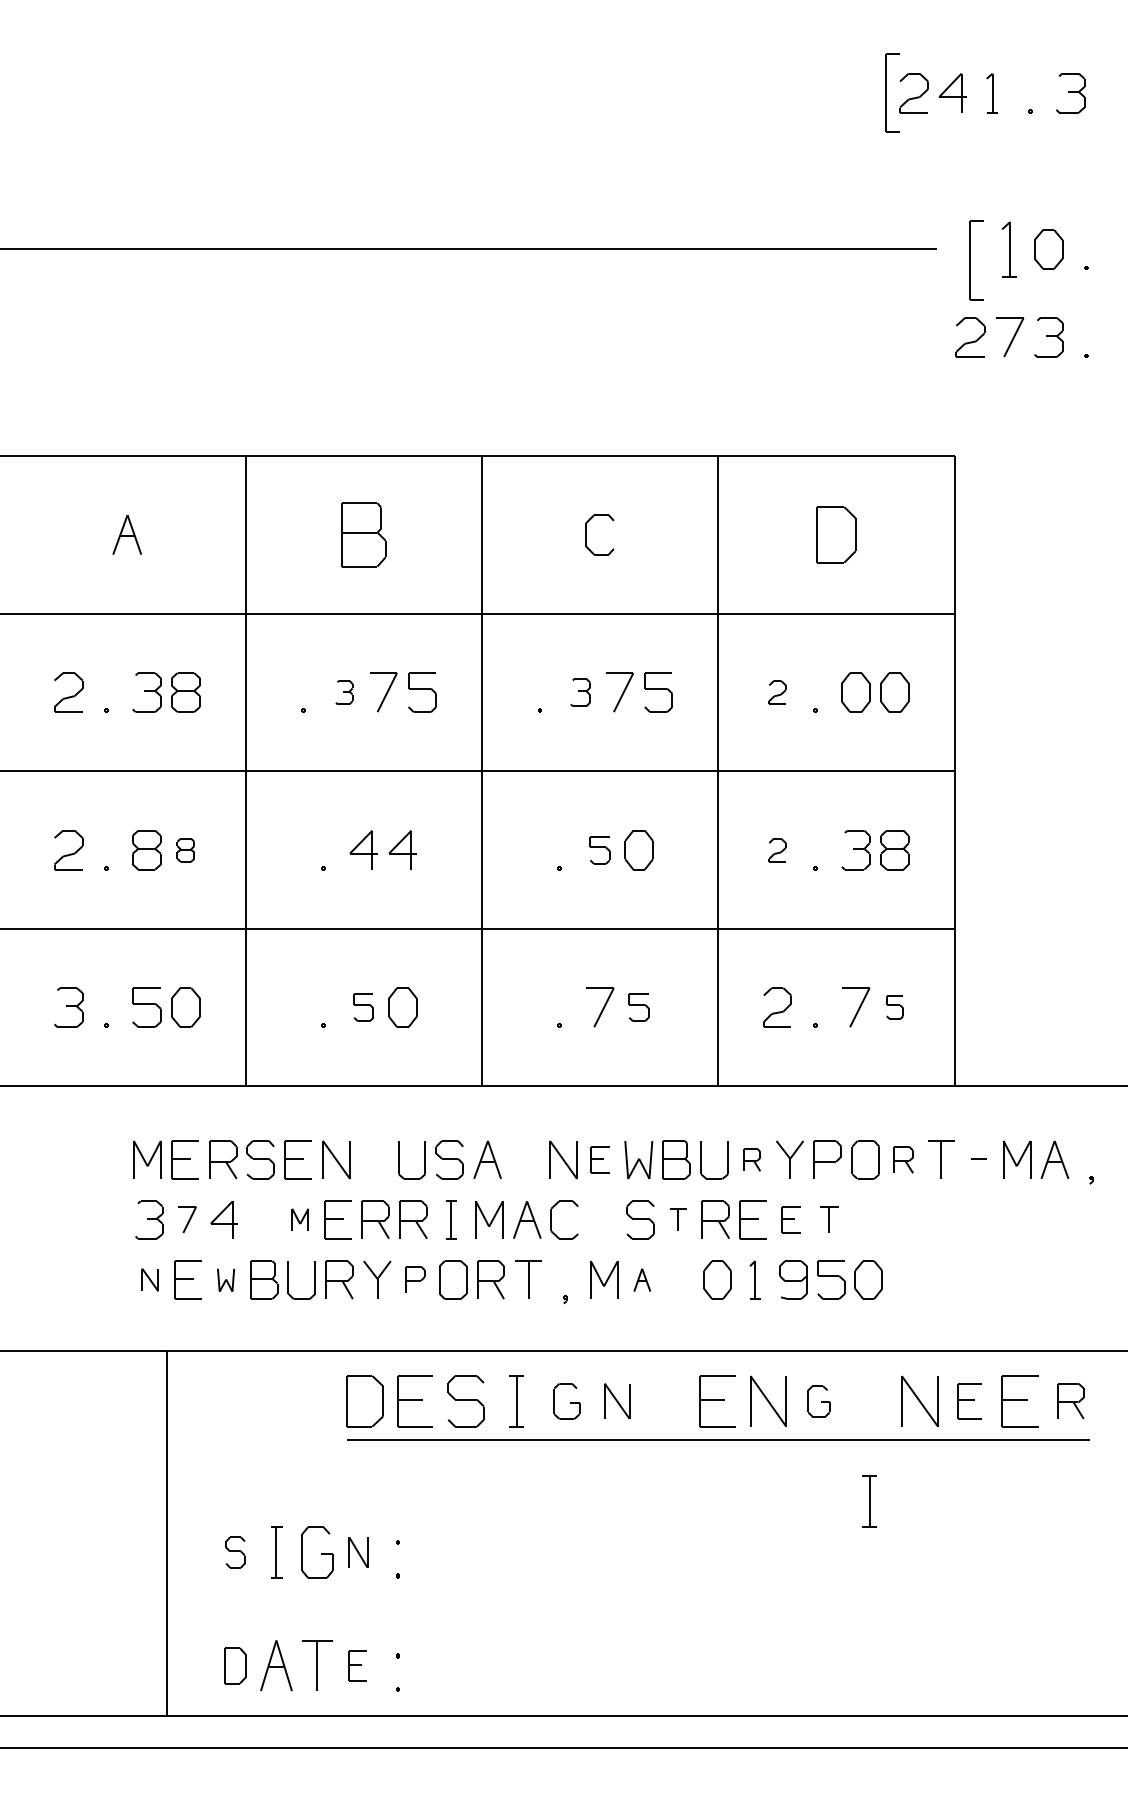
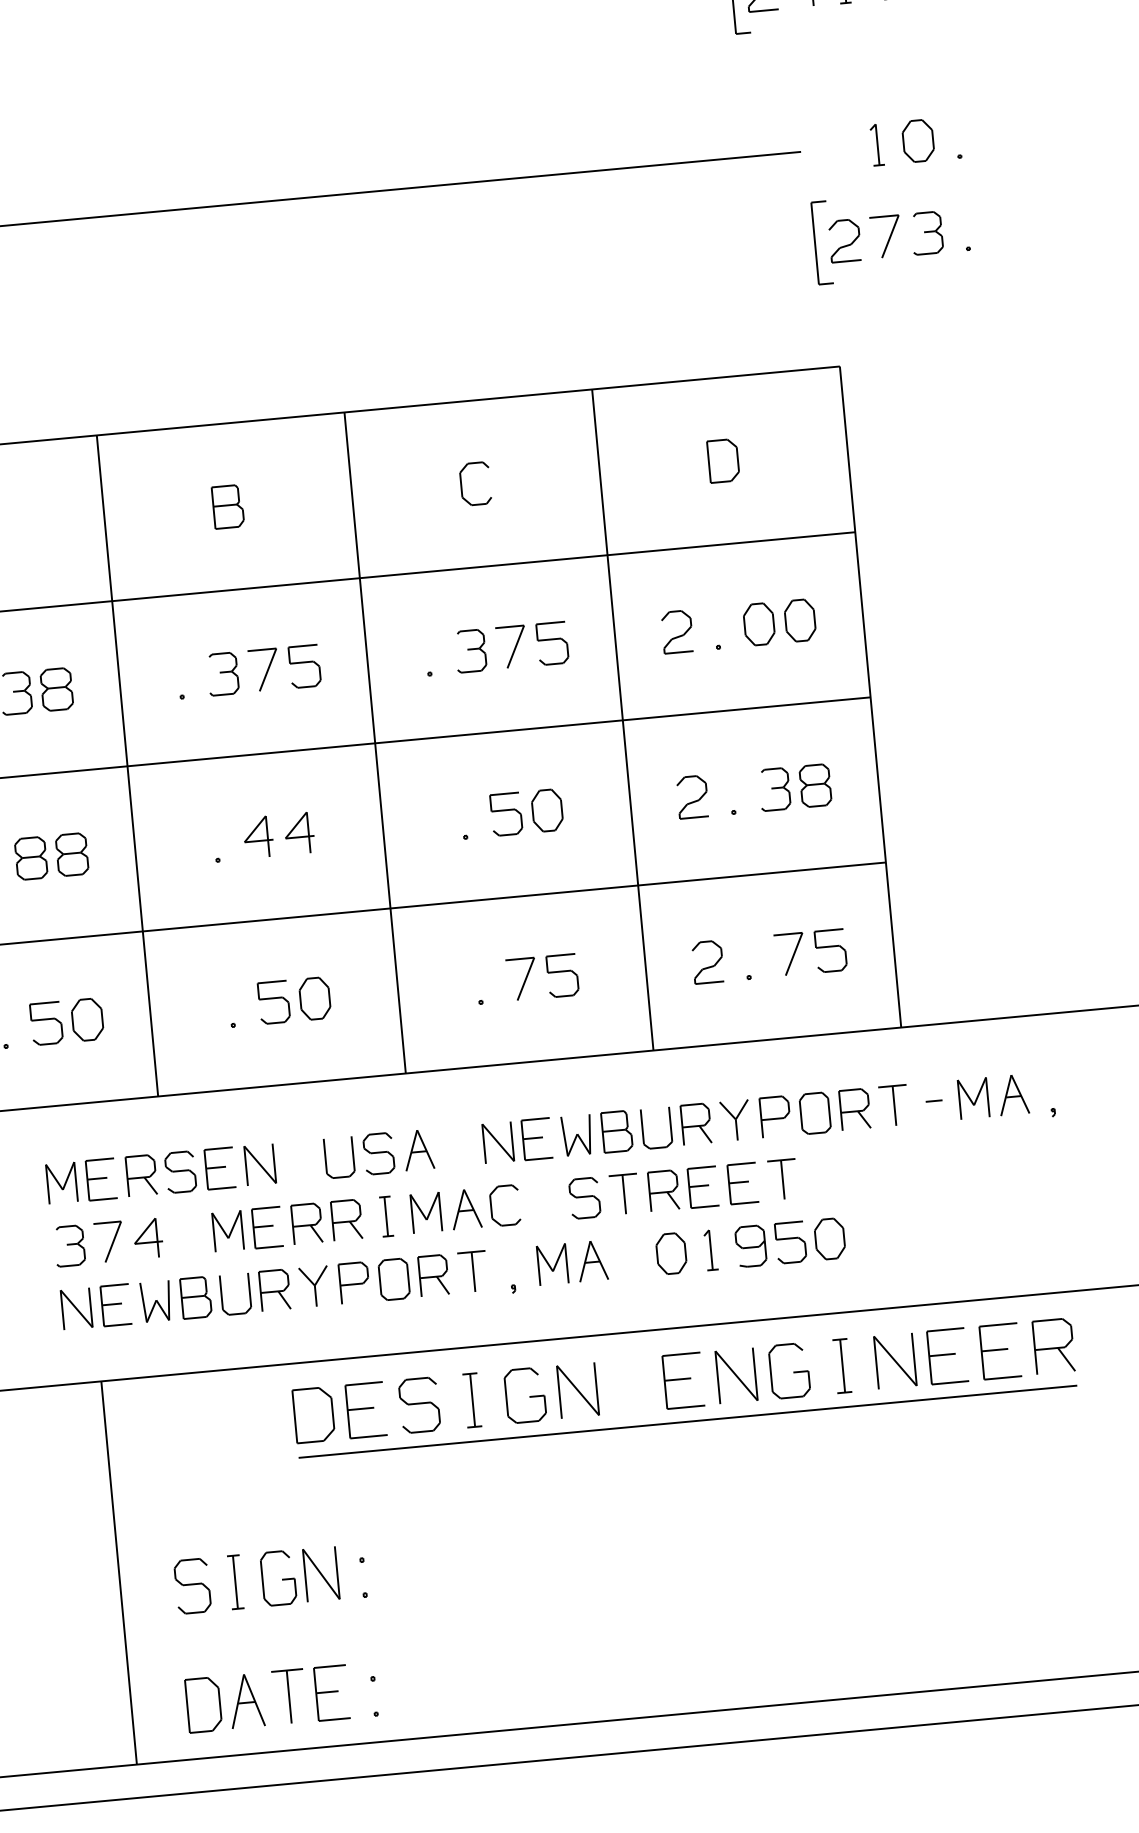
part: (1008, 249) -> (876, 144), size x0.71
part: (976, 260) -> (821, 243), moved
part: (363, 534) -> (227, 506), size x0.62
part: (835, 534) -> (722, 460), size x0.71
part: (344, 692) -> (223, 673), size x1.67
part: (580, 692) -> (470, 651), size x1.43
part: (777, 692) -> (677, 631), size x1.67
part: (185, 850) -> (71, 855), size x1.67
part: (599, 850) -> (505, 814), size x1.43
part: (777, 850) -> (692, 797), size x1.67
part: (363, 1007) -> (273, 1002), size x1.43
part: (638, 1007) -> (562, 975), size x1.43
part: (894, 1007) -> (830, 950), size x1.67
part: (599, 1159) -> (535, 1138), size x1.43
part: (752, 1159) -> (696, 1123), size x1.67
part: (903, 1159) -> (854, 1109), size x1.43
part: (187, 1219) -> (109, 1241), size x1.43
part: (300, 1219) -> (228, 1230), size x1.67
part: (678, 1219) -> (624, 1194), size x1.67
part: (790, 1219) -> (742, 1183), size x1.43
part: (829, 1219) -> (782, 1179), size x1.43
part: (150, 1279) -> (76, 1308), size x1.67
part: (415, 1279) -> (354, 1282), size x1.43
part: (225, 1280) -> (155, 1302), size x1.67
part: (642, 1280) -> (592, 1261), size x1.67
part: (616, 1400) -> (577, 1389), size x1.43
part: (1070, 1400) -> (1053, 1345), size x1.43
part: (566, 1401) -> (524, 1395), size x1.43
part: (818, 1401) -> (789, 1371), size x1.67
part: (969, 1401) -> (947, 1356), size x1.43
part: (869, 1501) -> (842, 1366), moved
part: (235, 1552) -> (192, 1586), size x1.67
part: (358, 1552) -> (321, 1574), size x1.67
part: (235, 1665) -> (203, 1704), size x1.43
part: (357, 1665) -> (331, 1692), size x1.67

